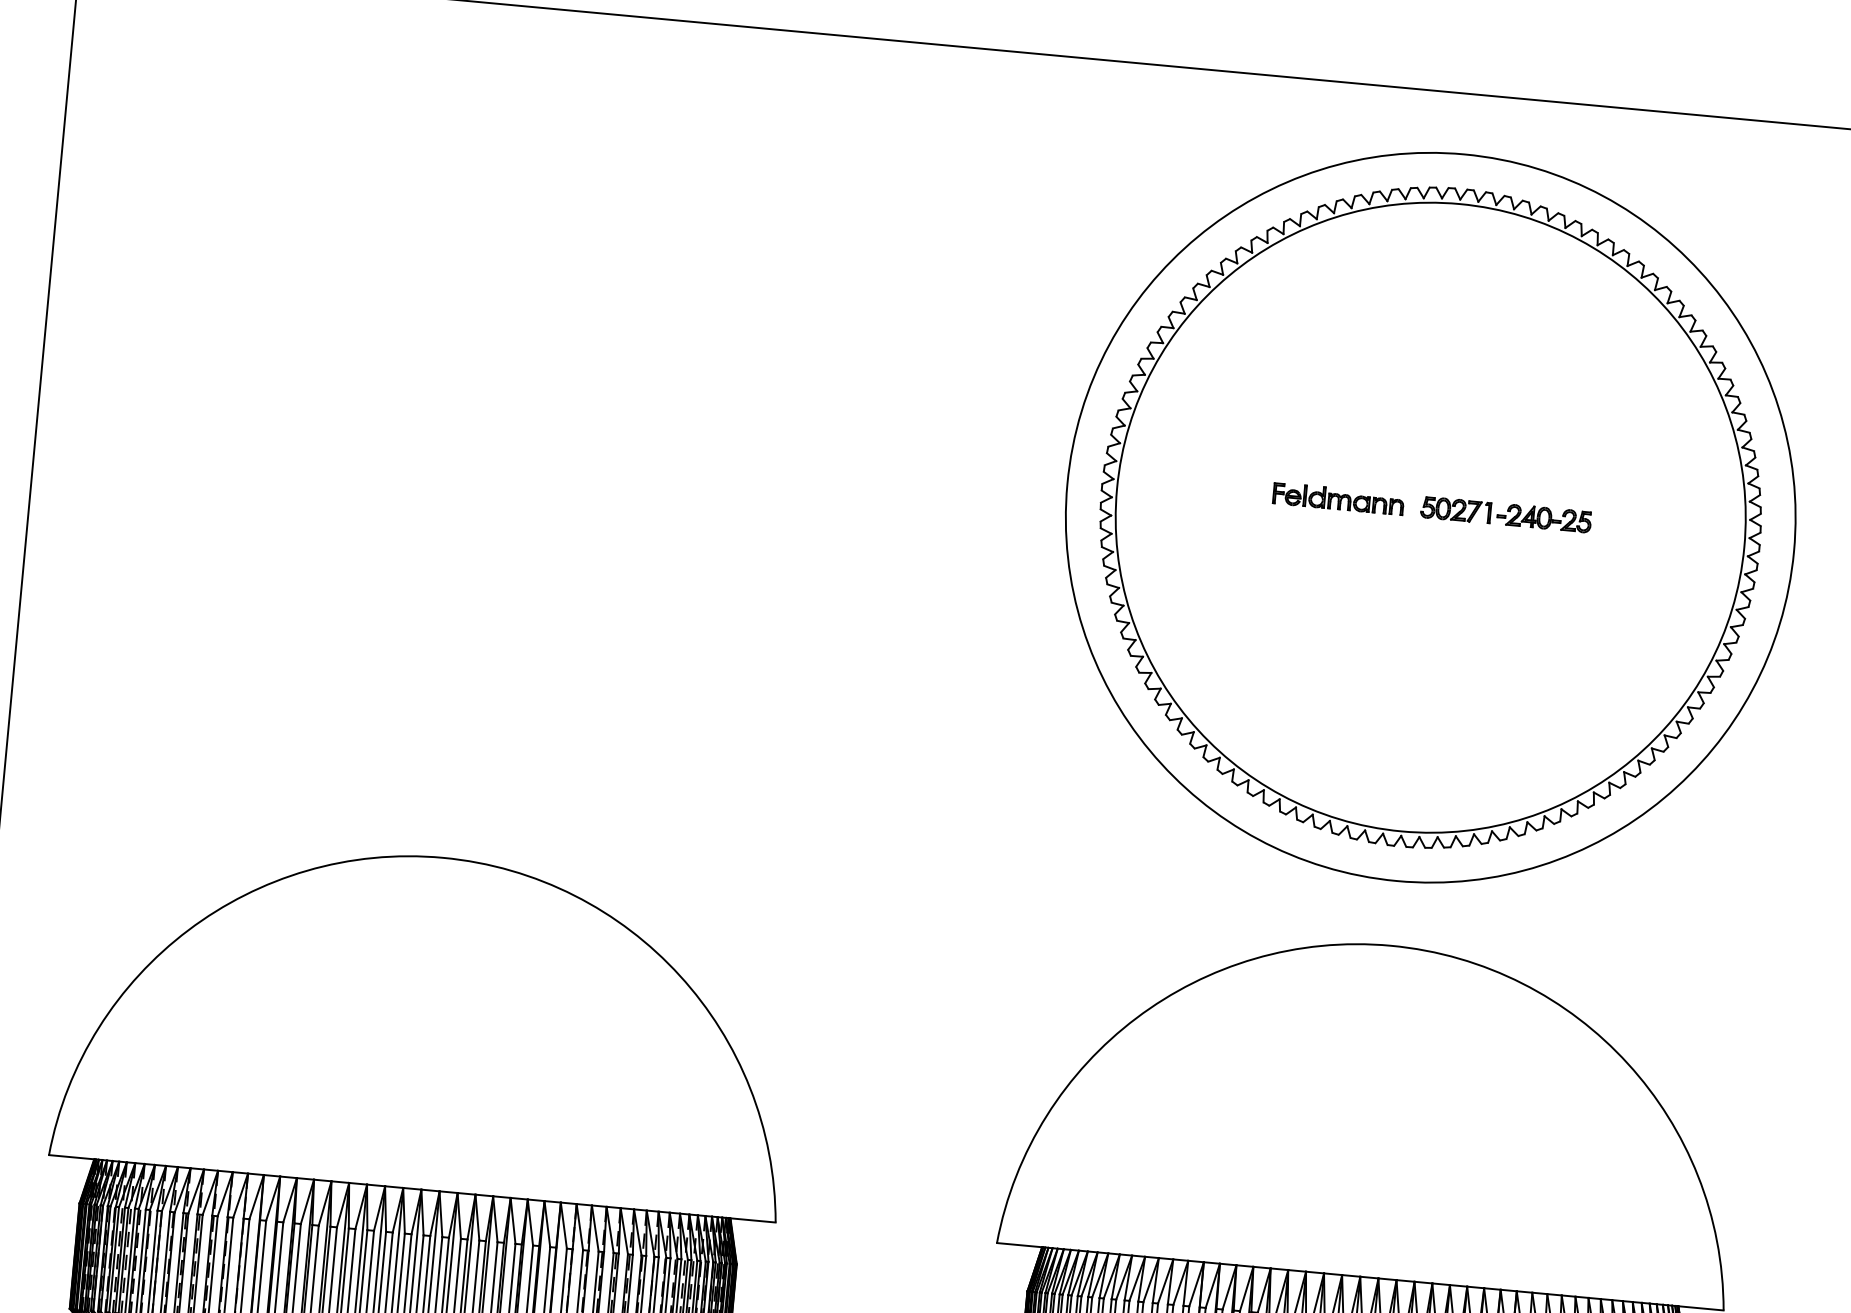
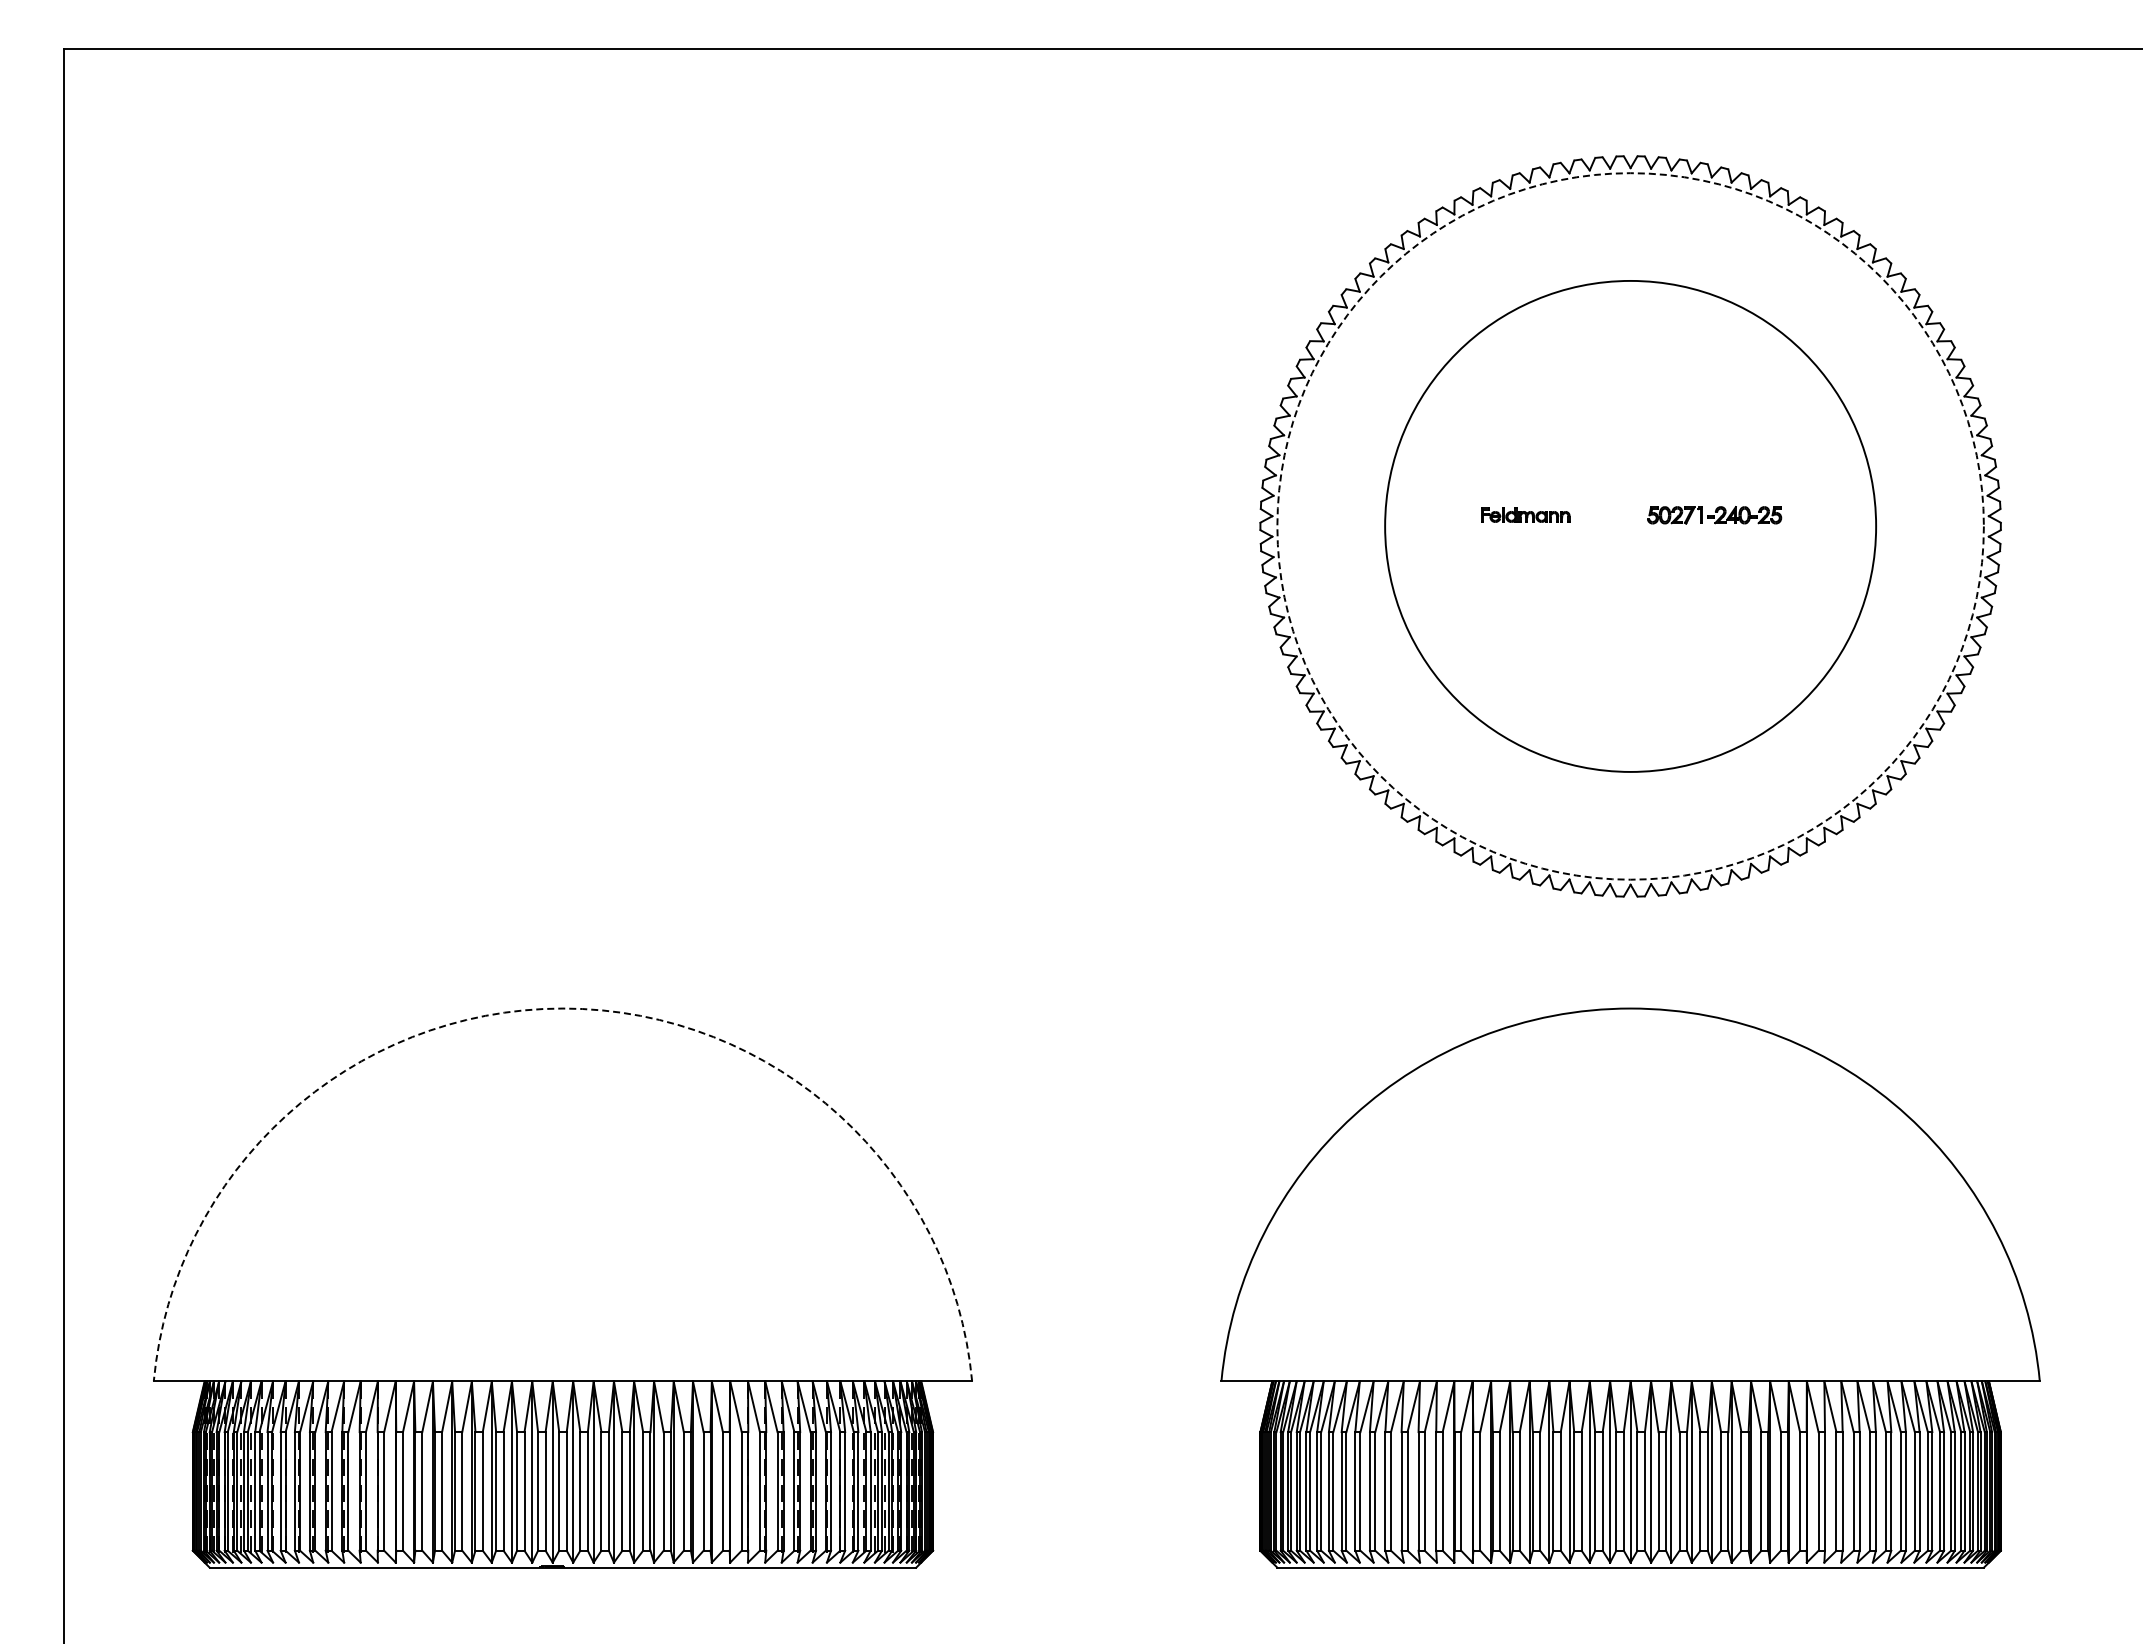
part: (1338, 498) -> (1525, 514), size x0.6
part: (1506, 514) -> (1714, 515), size x0.7
circle: (1430, 517) -> (1630, 526), size x0.6
circle: (1430, 517) -> (1630, 526), solid -> dashed
arc: (442, 857) -> (562, 1008), solid -> dashed

